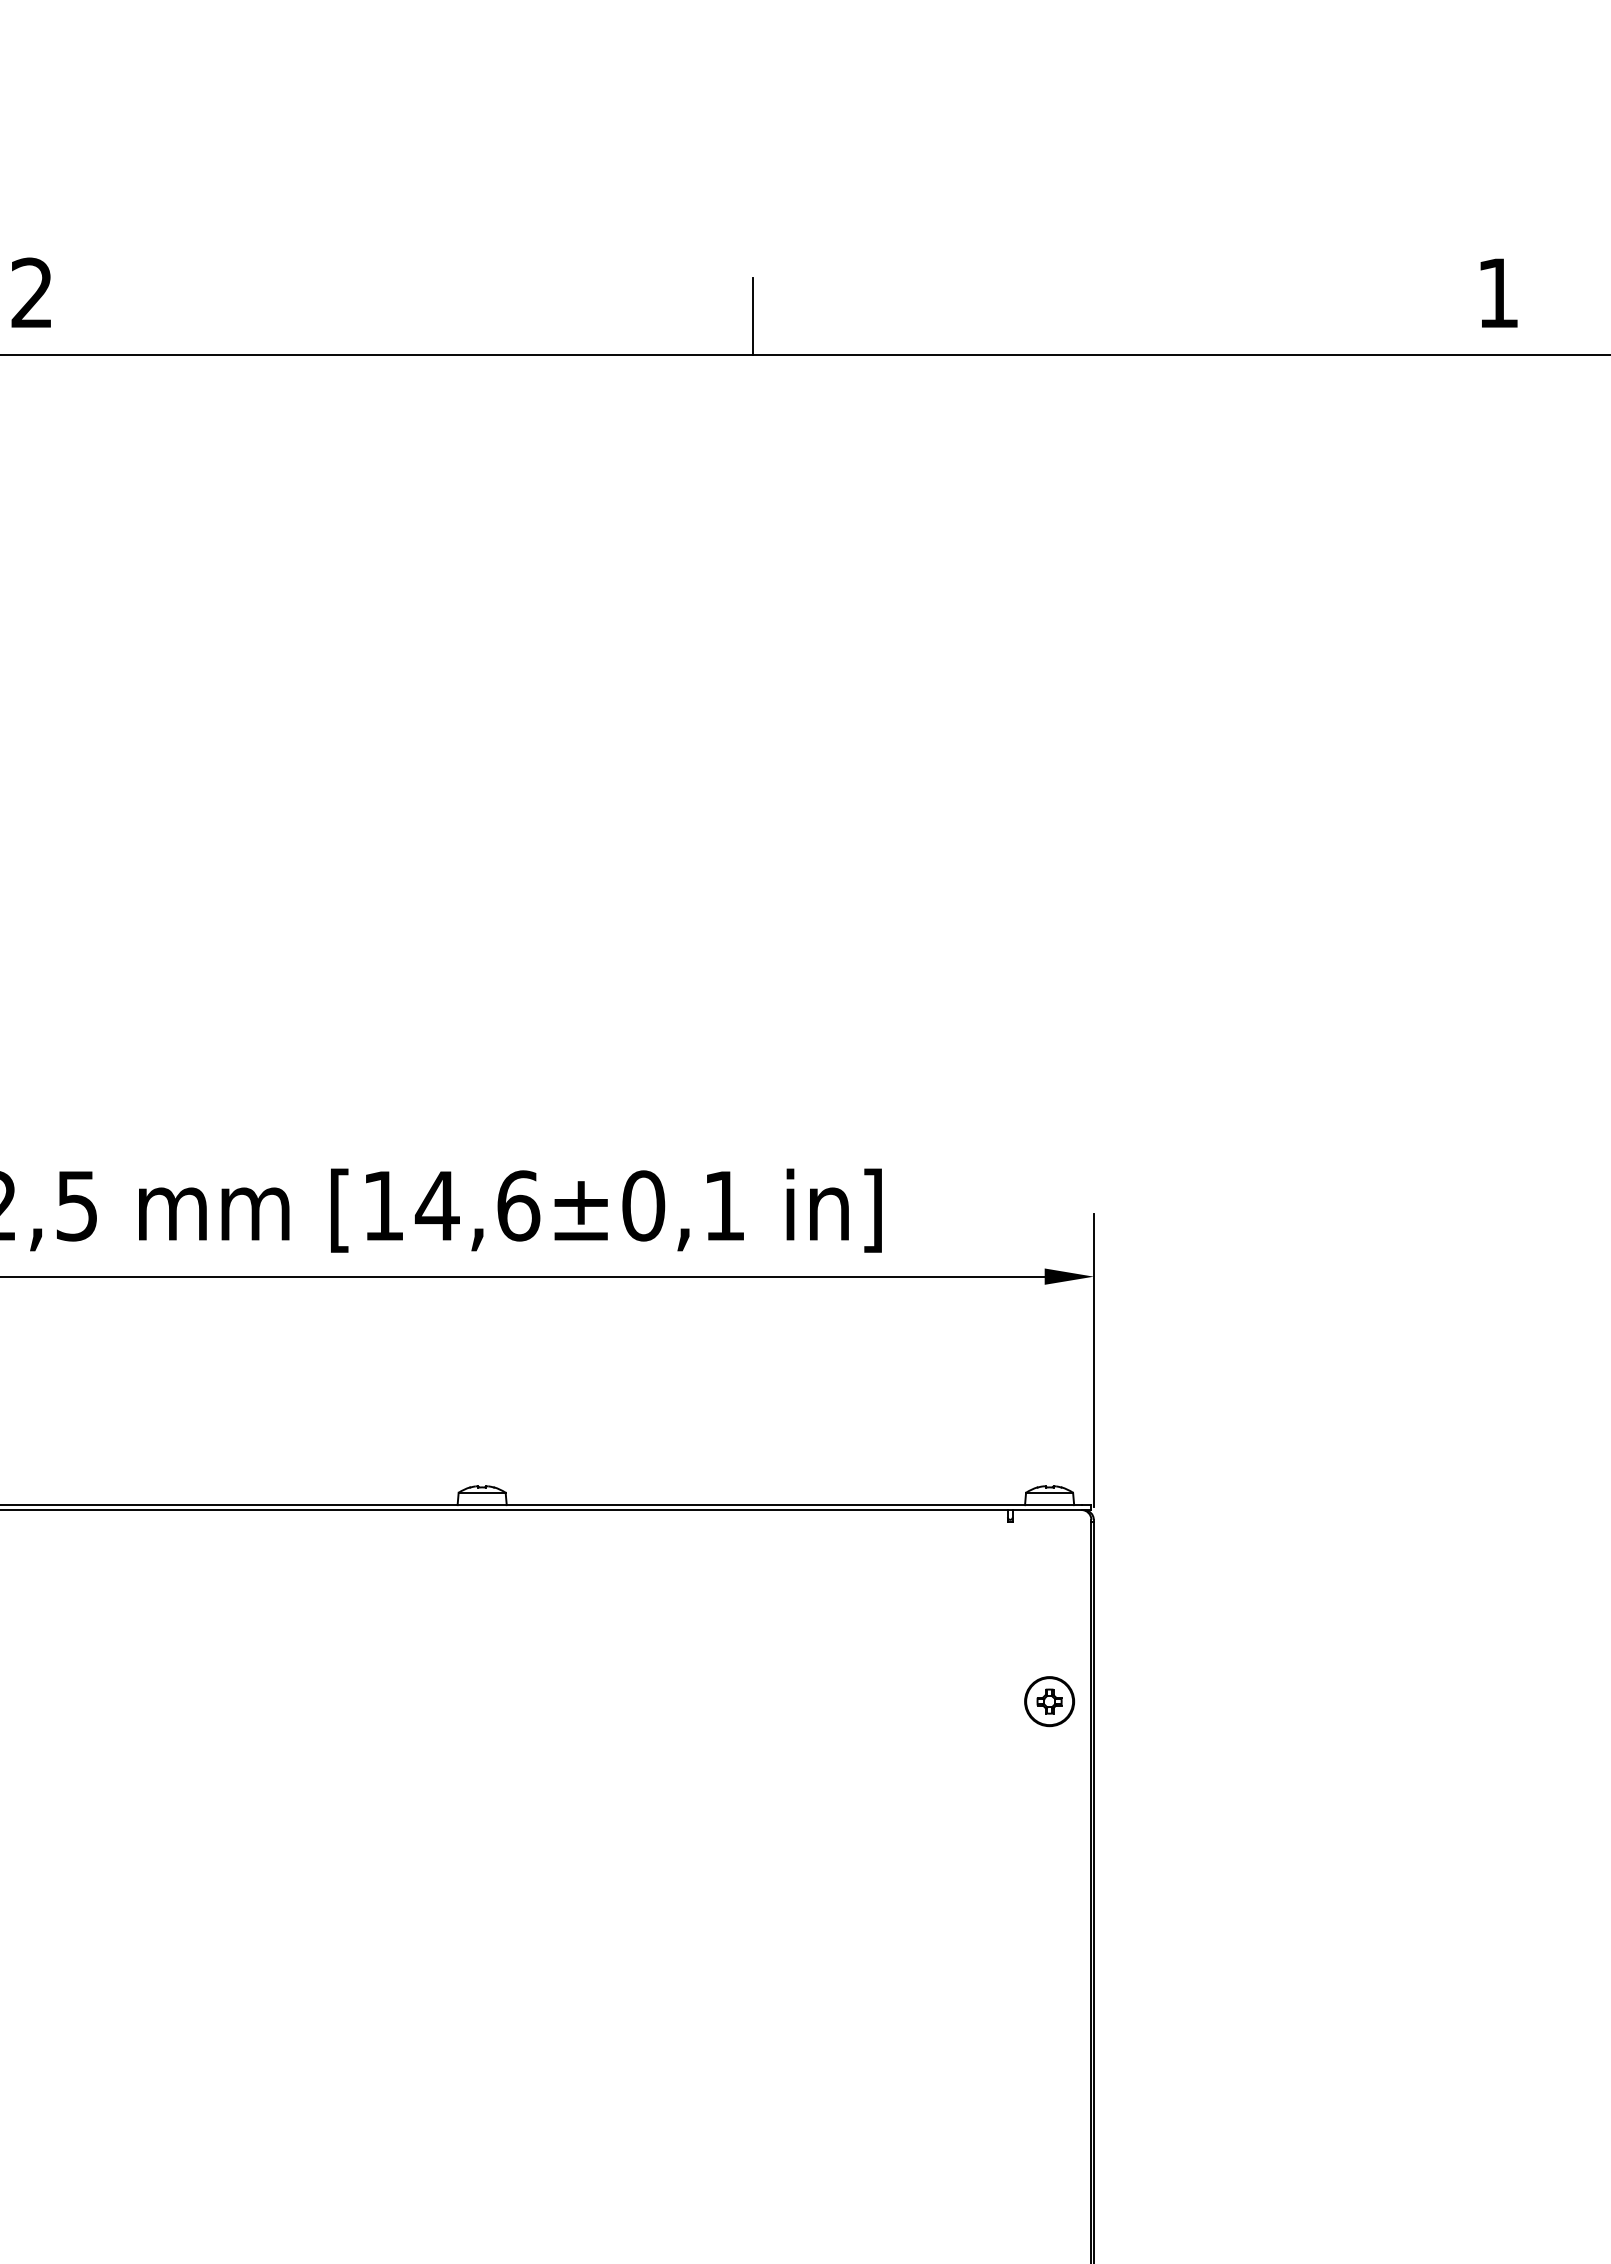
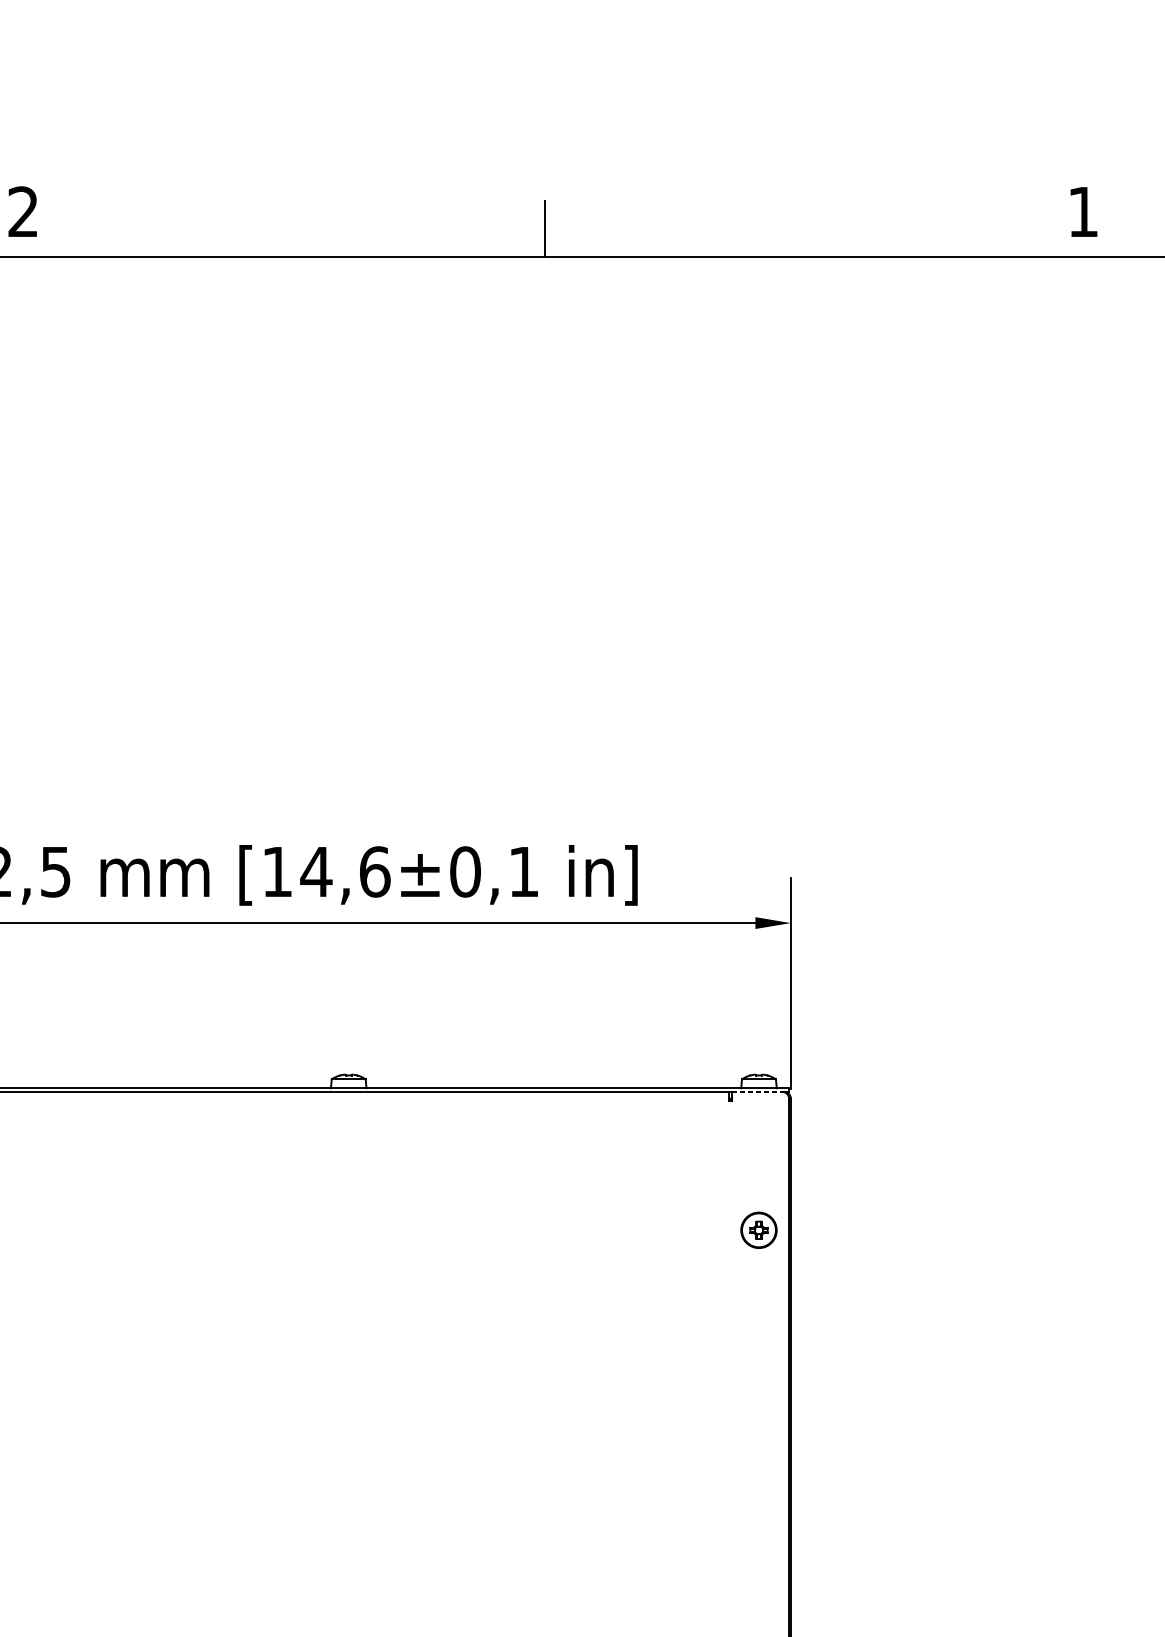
line: (1047, 1510) -> (757, 1092), solid -> dashed

